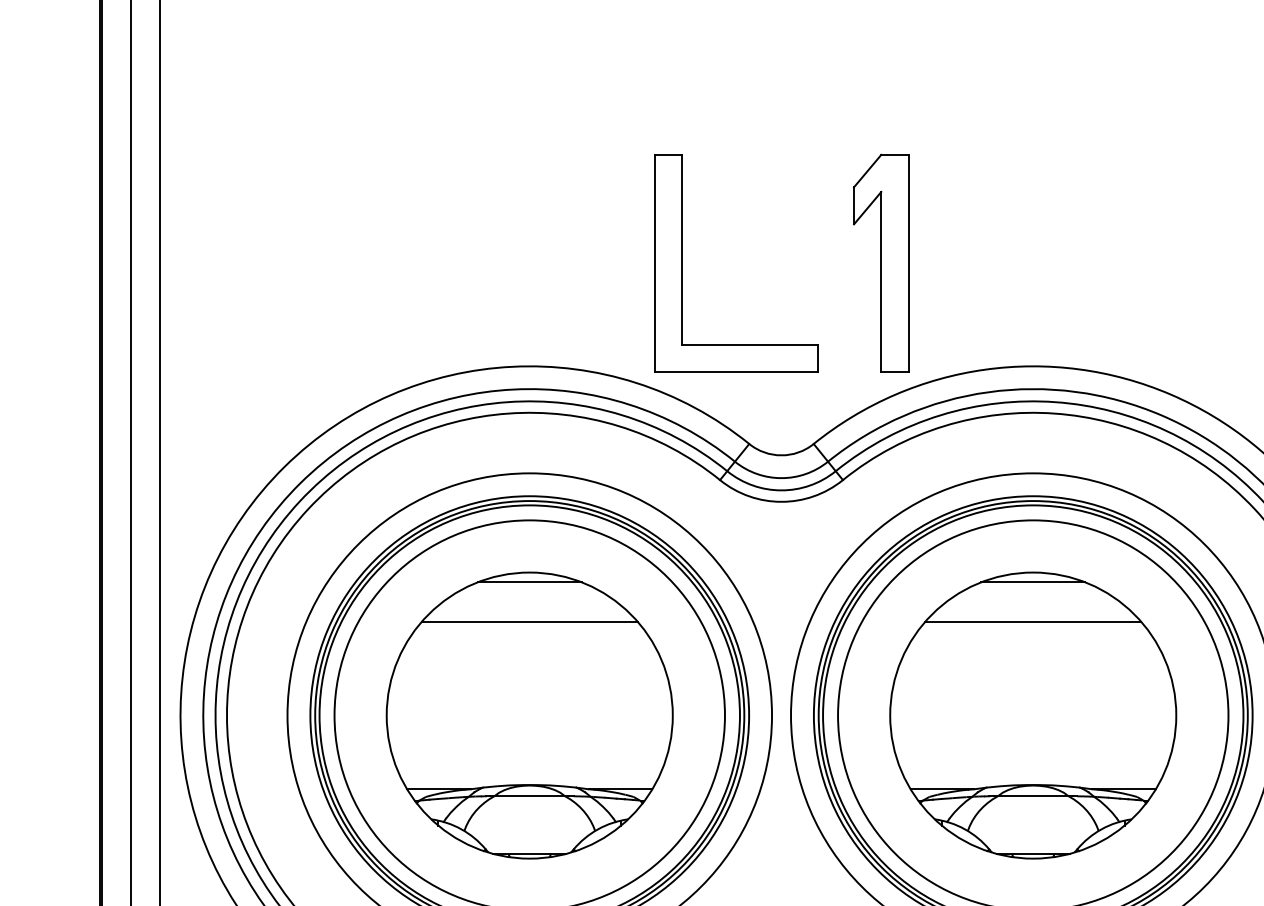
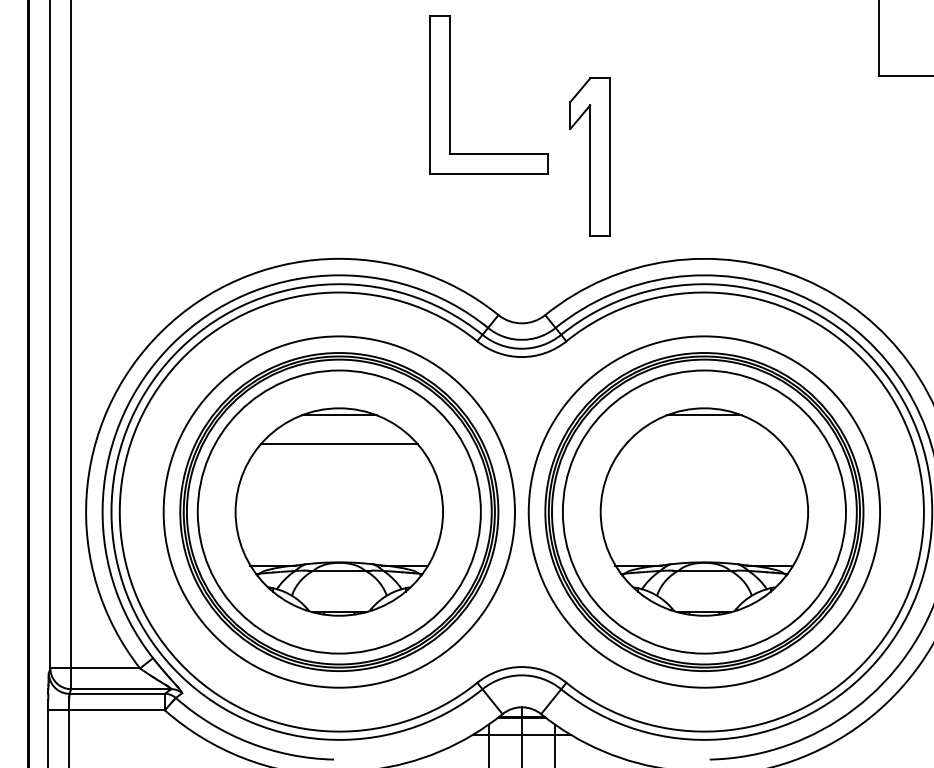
part: (683, 262) -> (450, 94), moved
part: (880, 262) -> (589, 156), moved
line: (1033, 622) -> (704, 444), removed

